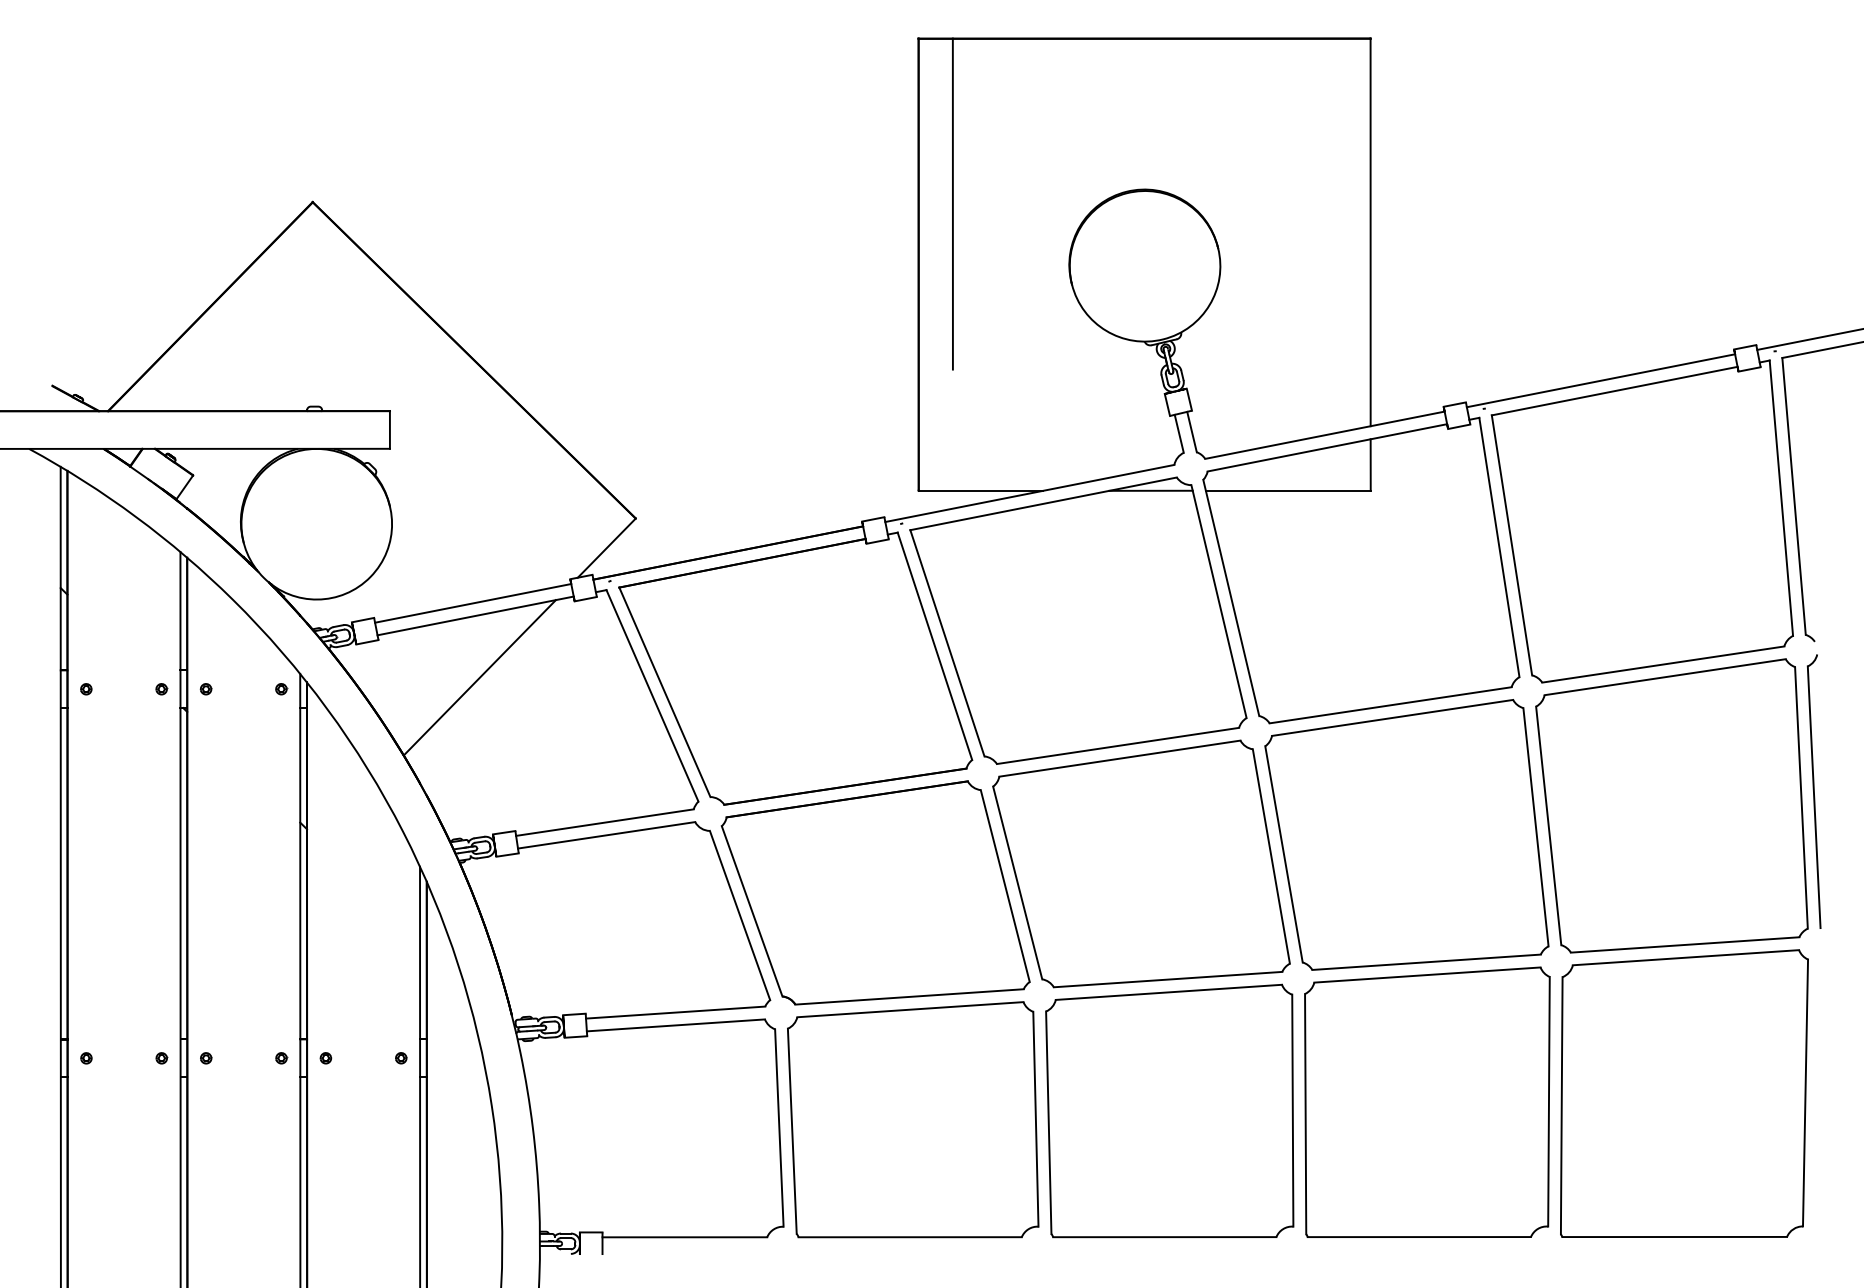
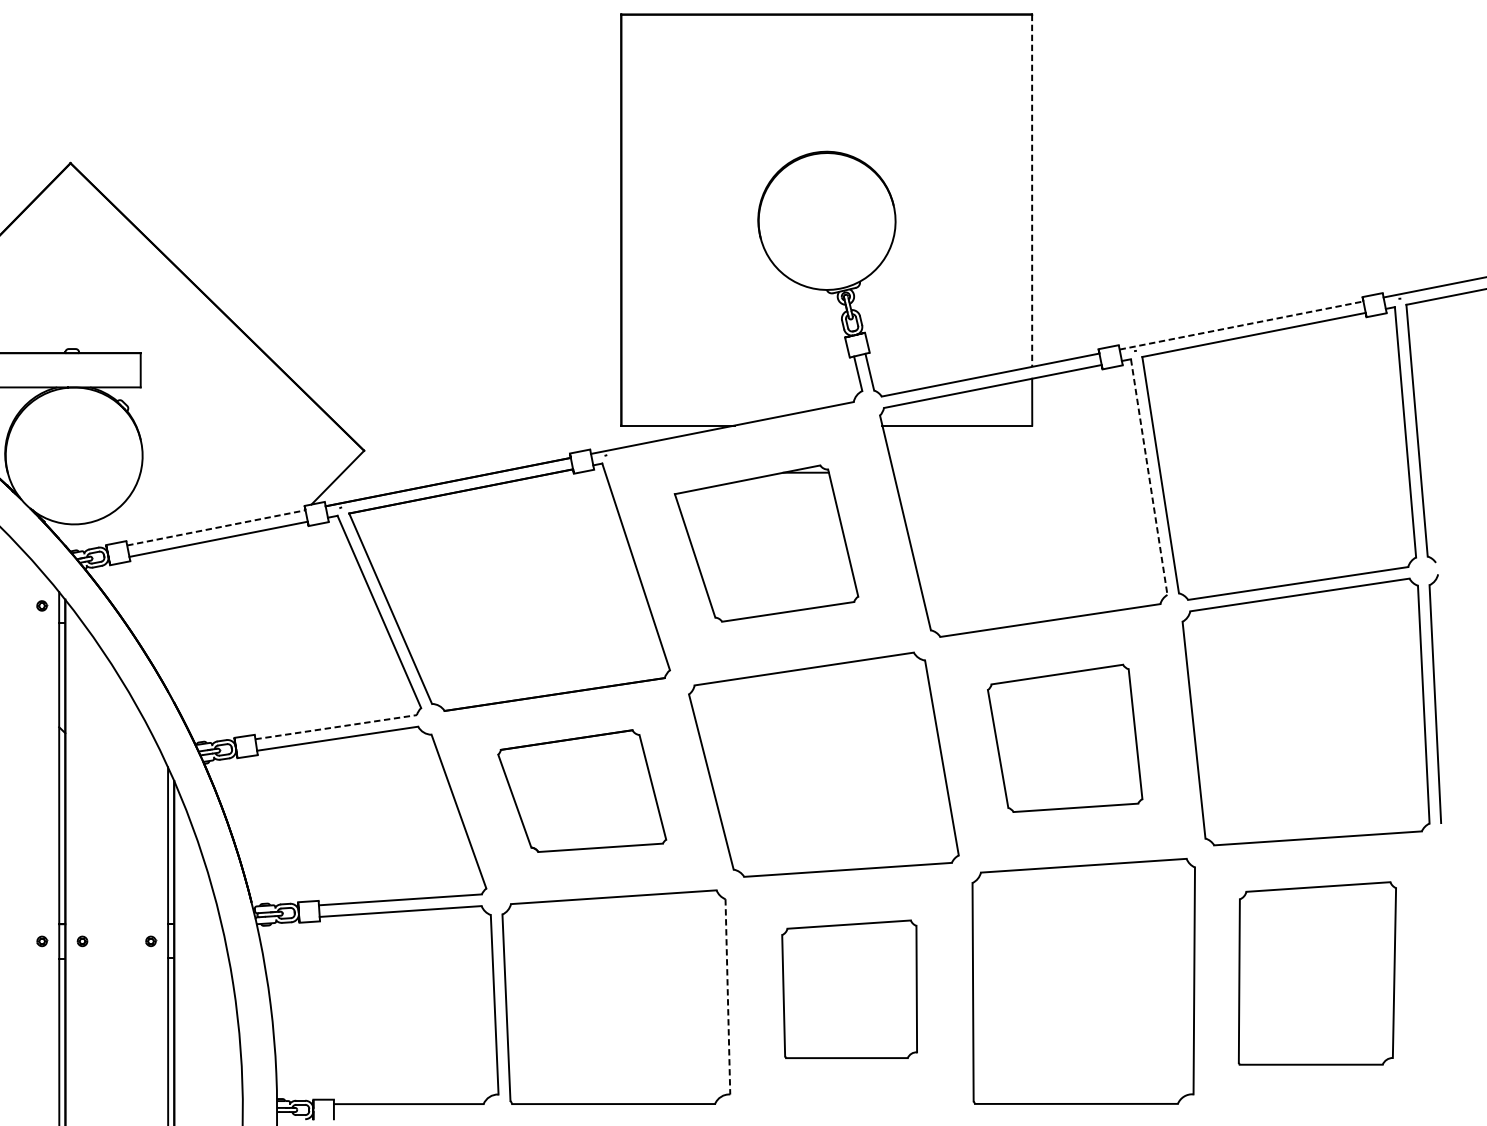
line: (952, 203) -> (652, 164), removed
line: (1370, 232) -> (1032, 190), solid -> dashed
line: (1600, 380) -> (1241, 325), solid -> dashed
line: (1499, 548) -> (1149, 478), solid -> dashed
line: (473, 603) -> (216, 528), solid -> dashed
part: (1078, 620) -> (766, 543), size x0.6
line: (479, 677) -> (222, 595), removed
line: (604, 822) -> (335, 727), solid -> dashed
part: (1406, 834) -> (1064, 737), size x0.6
part: (875, 892) -> (582, 790), size x0.6
part: (1684, 1093) -> (1317, 973), size x0.7
part: (1169, 1110) -> (849, 988), size x0.6
line: (1035, 1119) -> (727, 997), solid -> dashed

